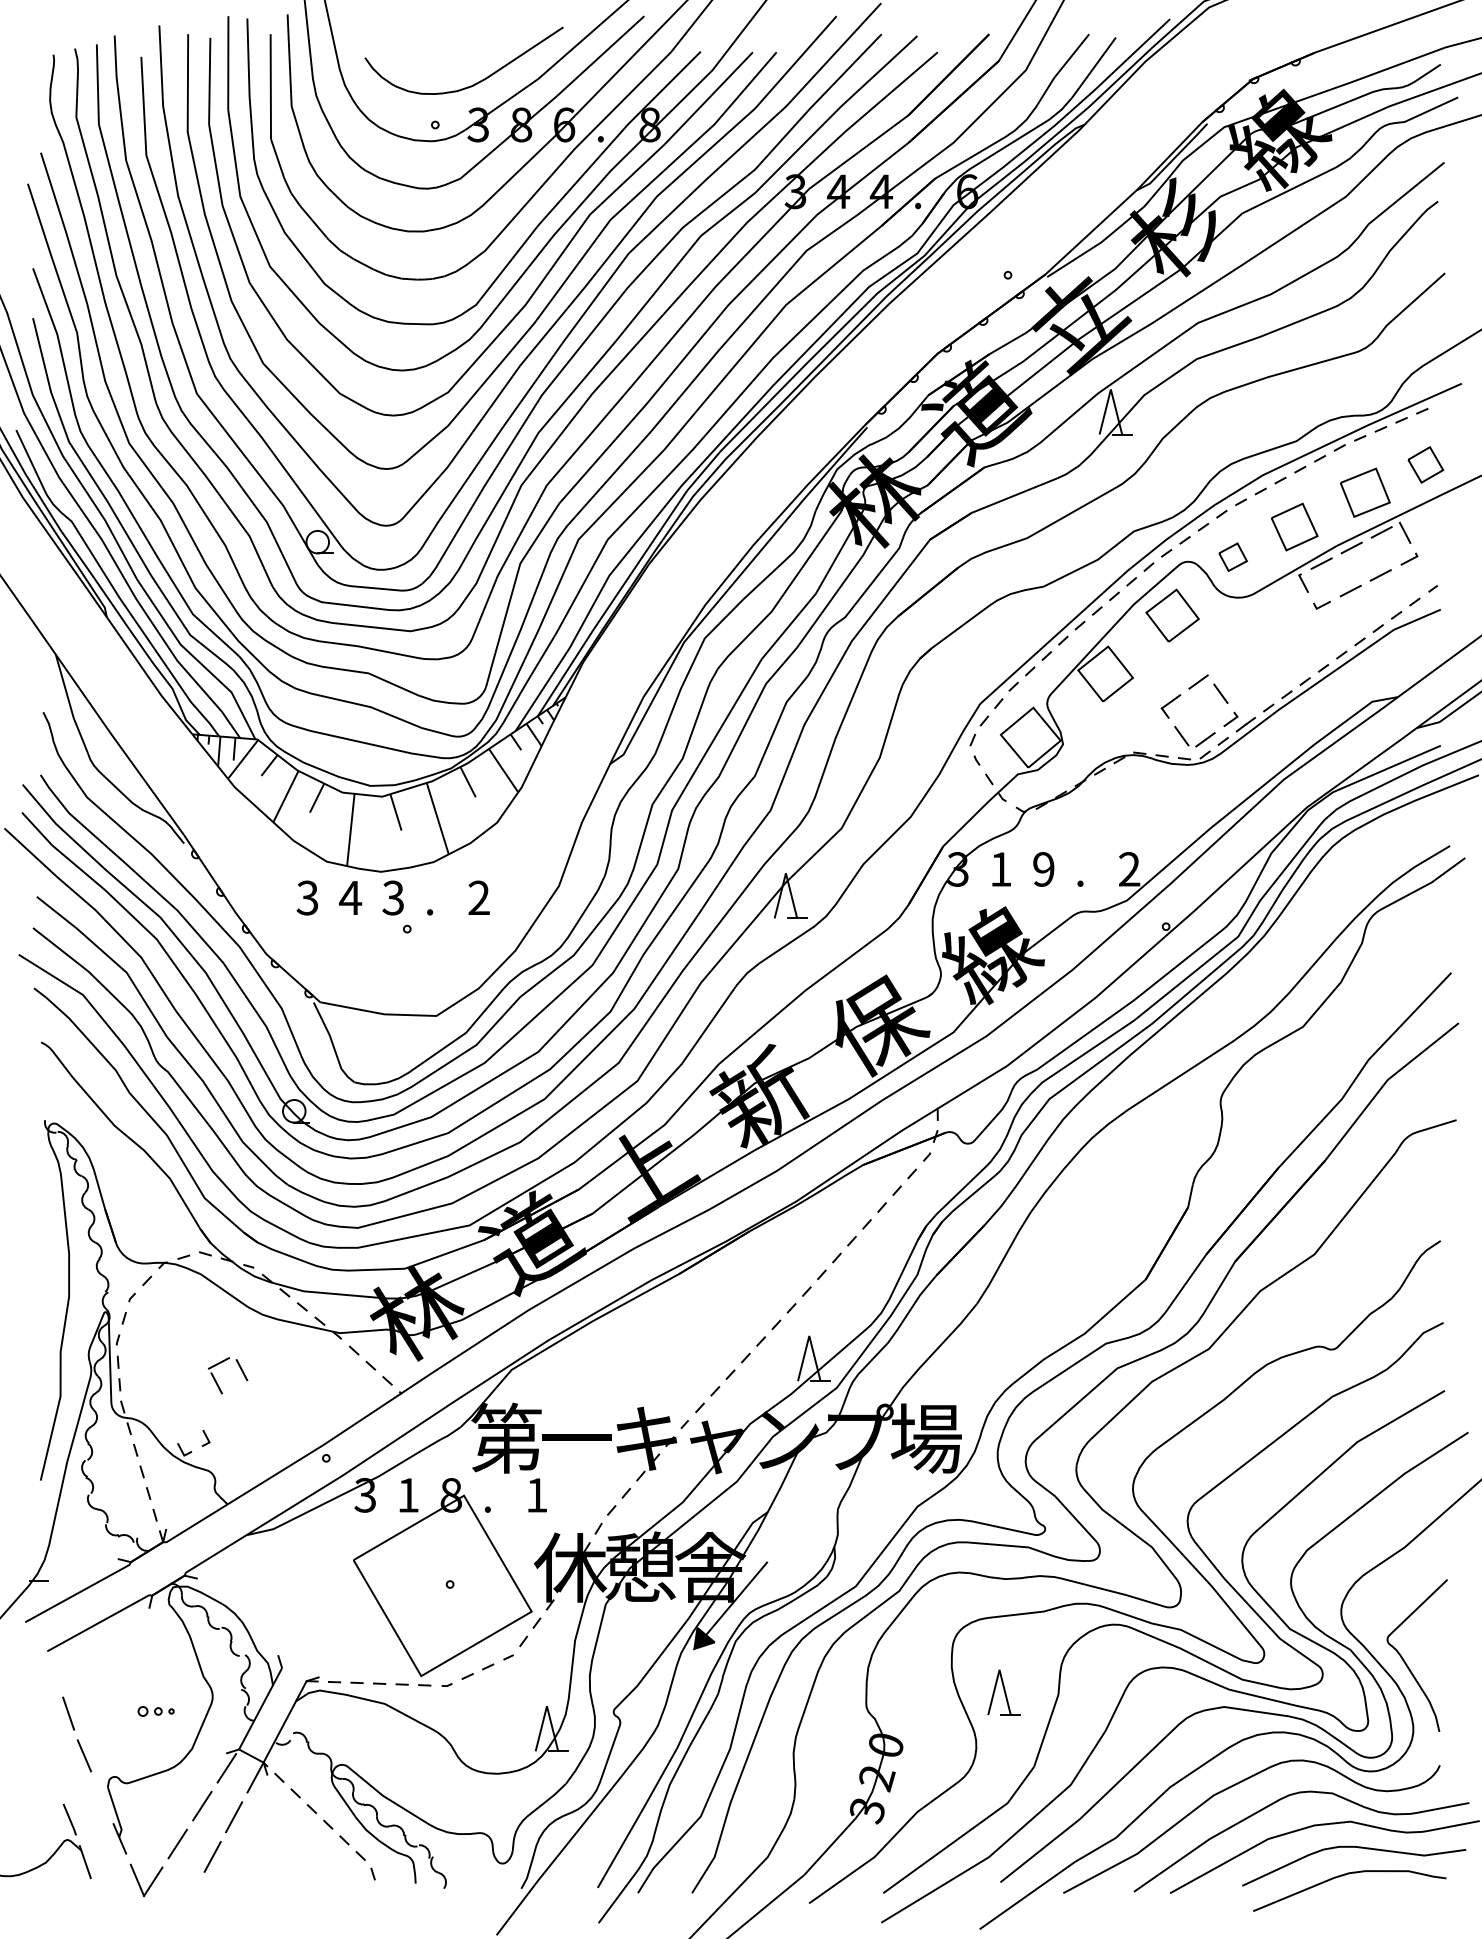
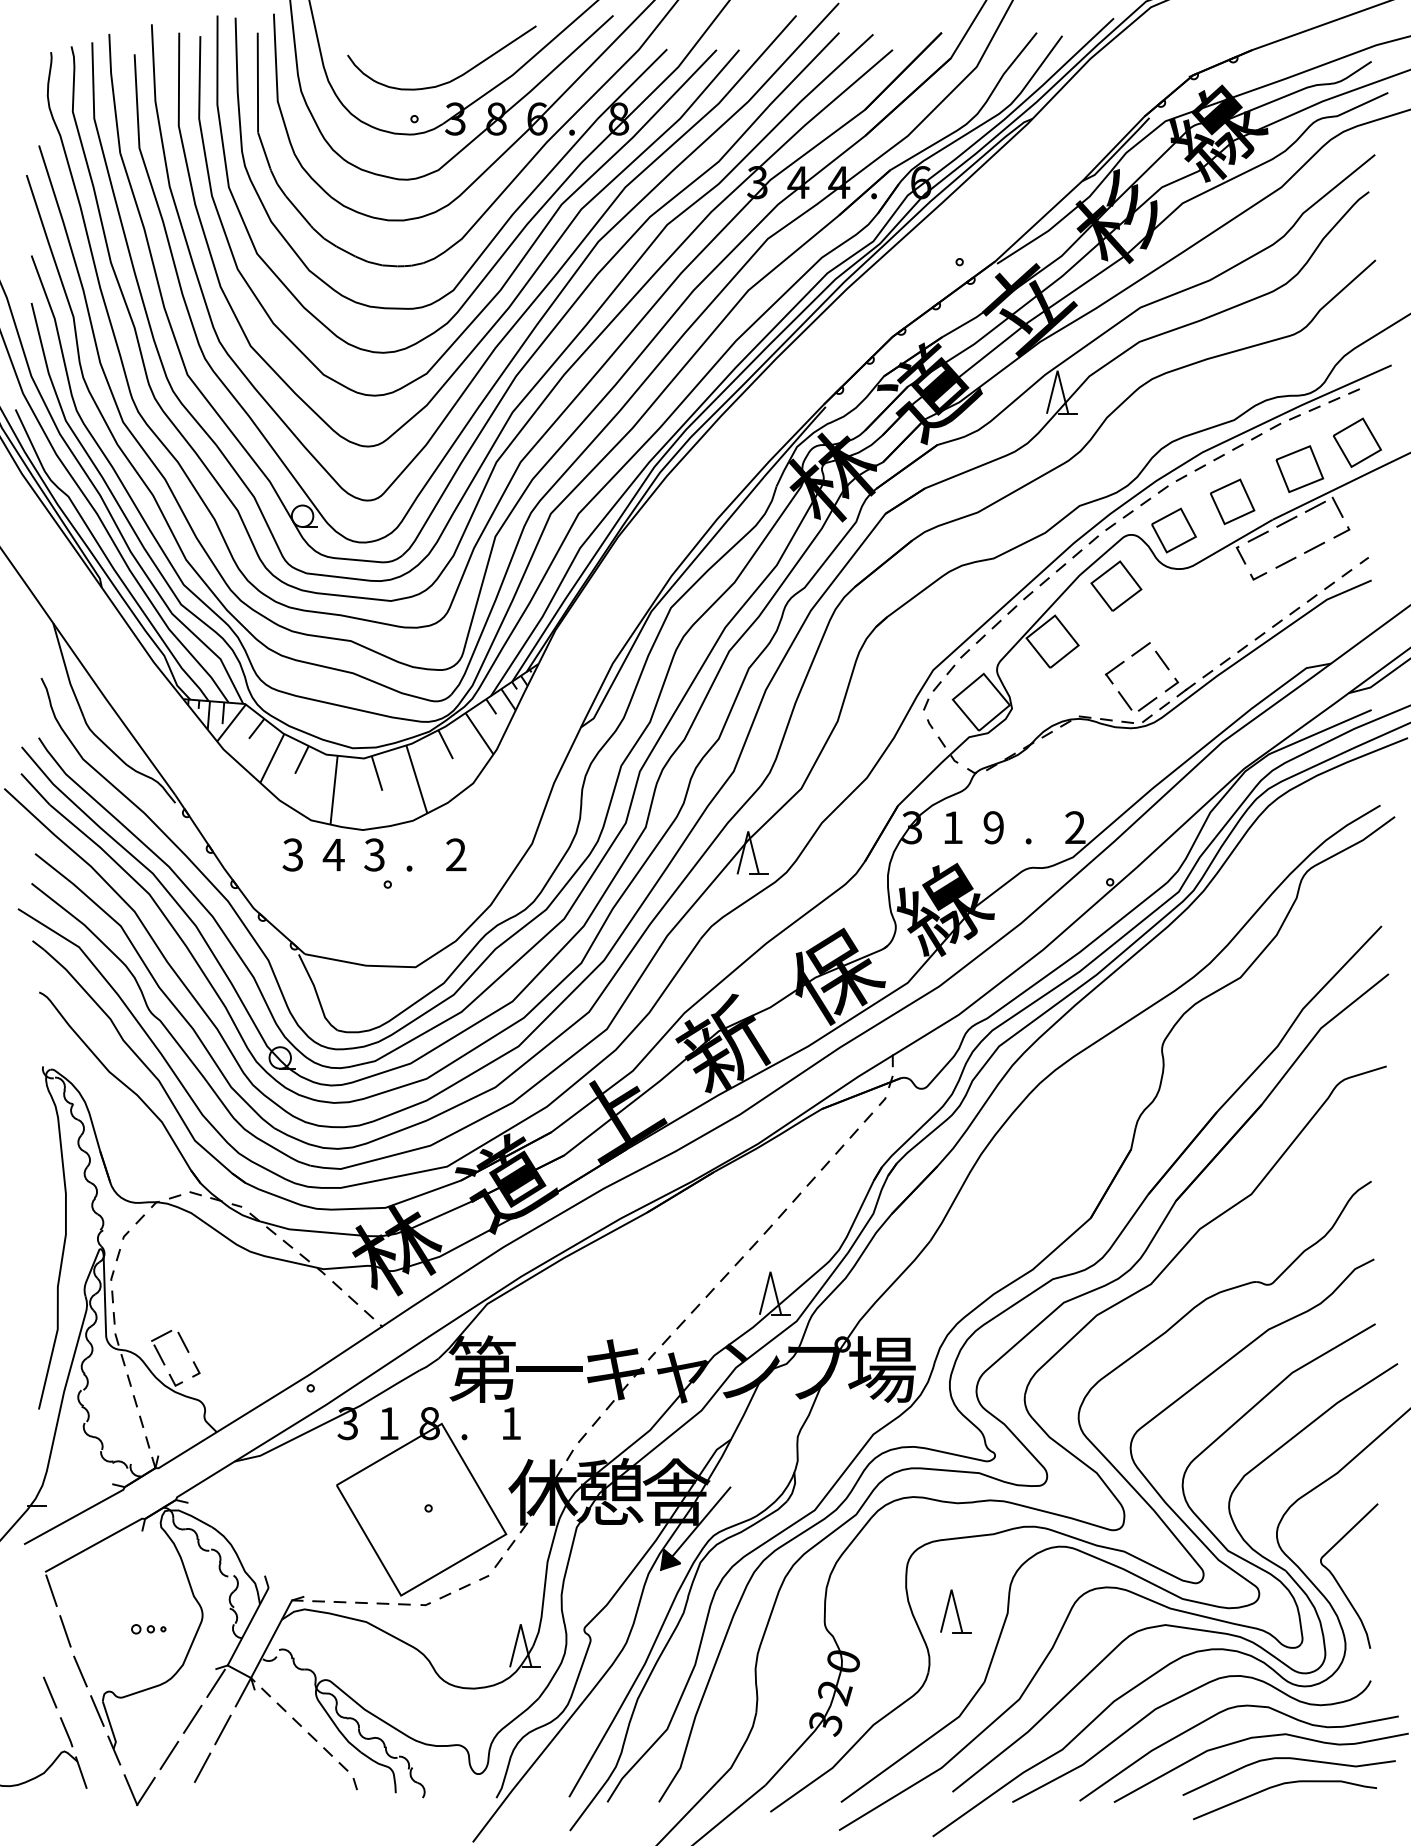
part: (1425, 464) -> (1357, 442), size x1.43
part: (1232, 557) -> (1173, 530), size x1.67
part: (216, 1380) -> (159, 1352), moved
line: (53, 1670) -> (51, 1590), added
line: (51, 1777) -> (49, 1692), added
line: (102, 1796) -> (97, 1710), added

